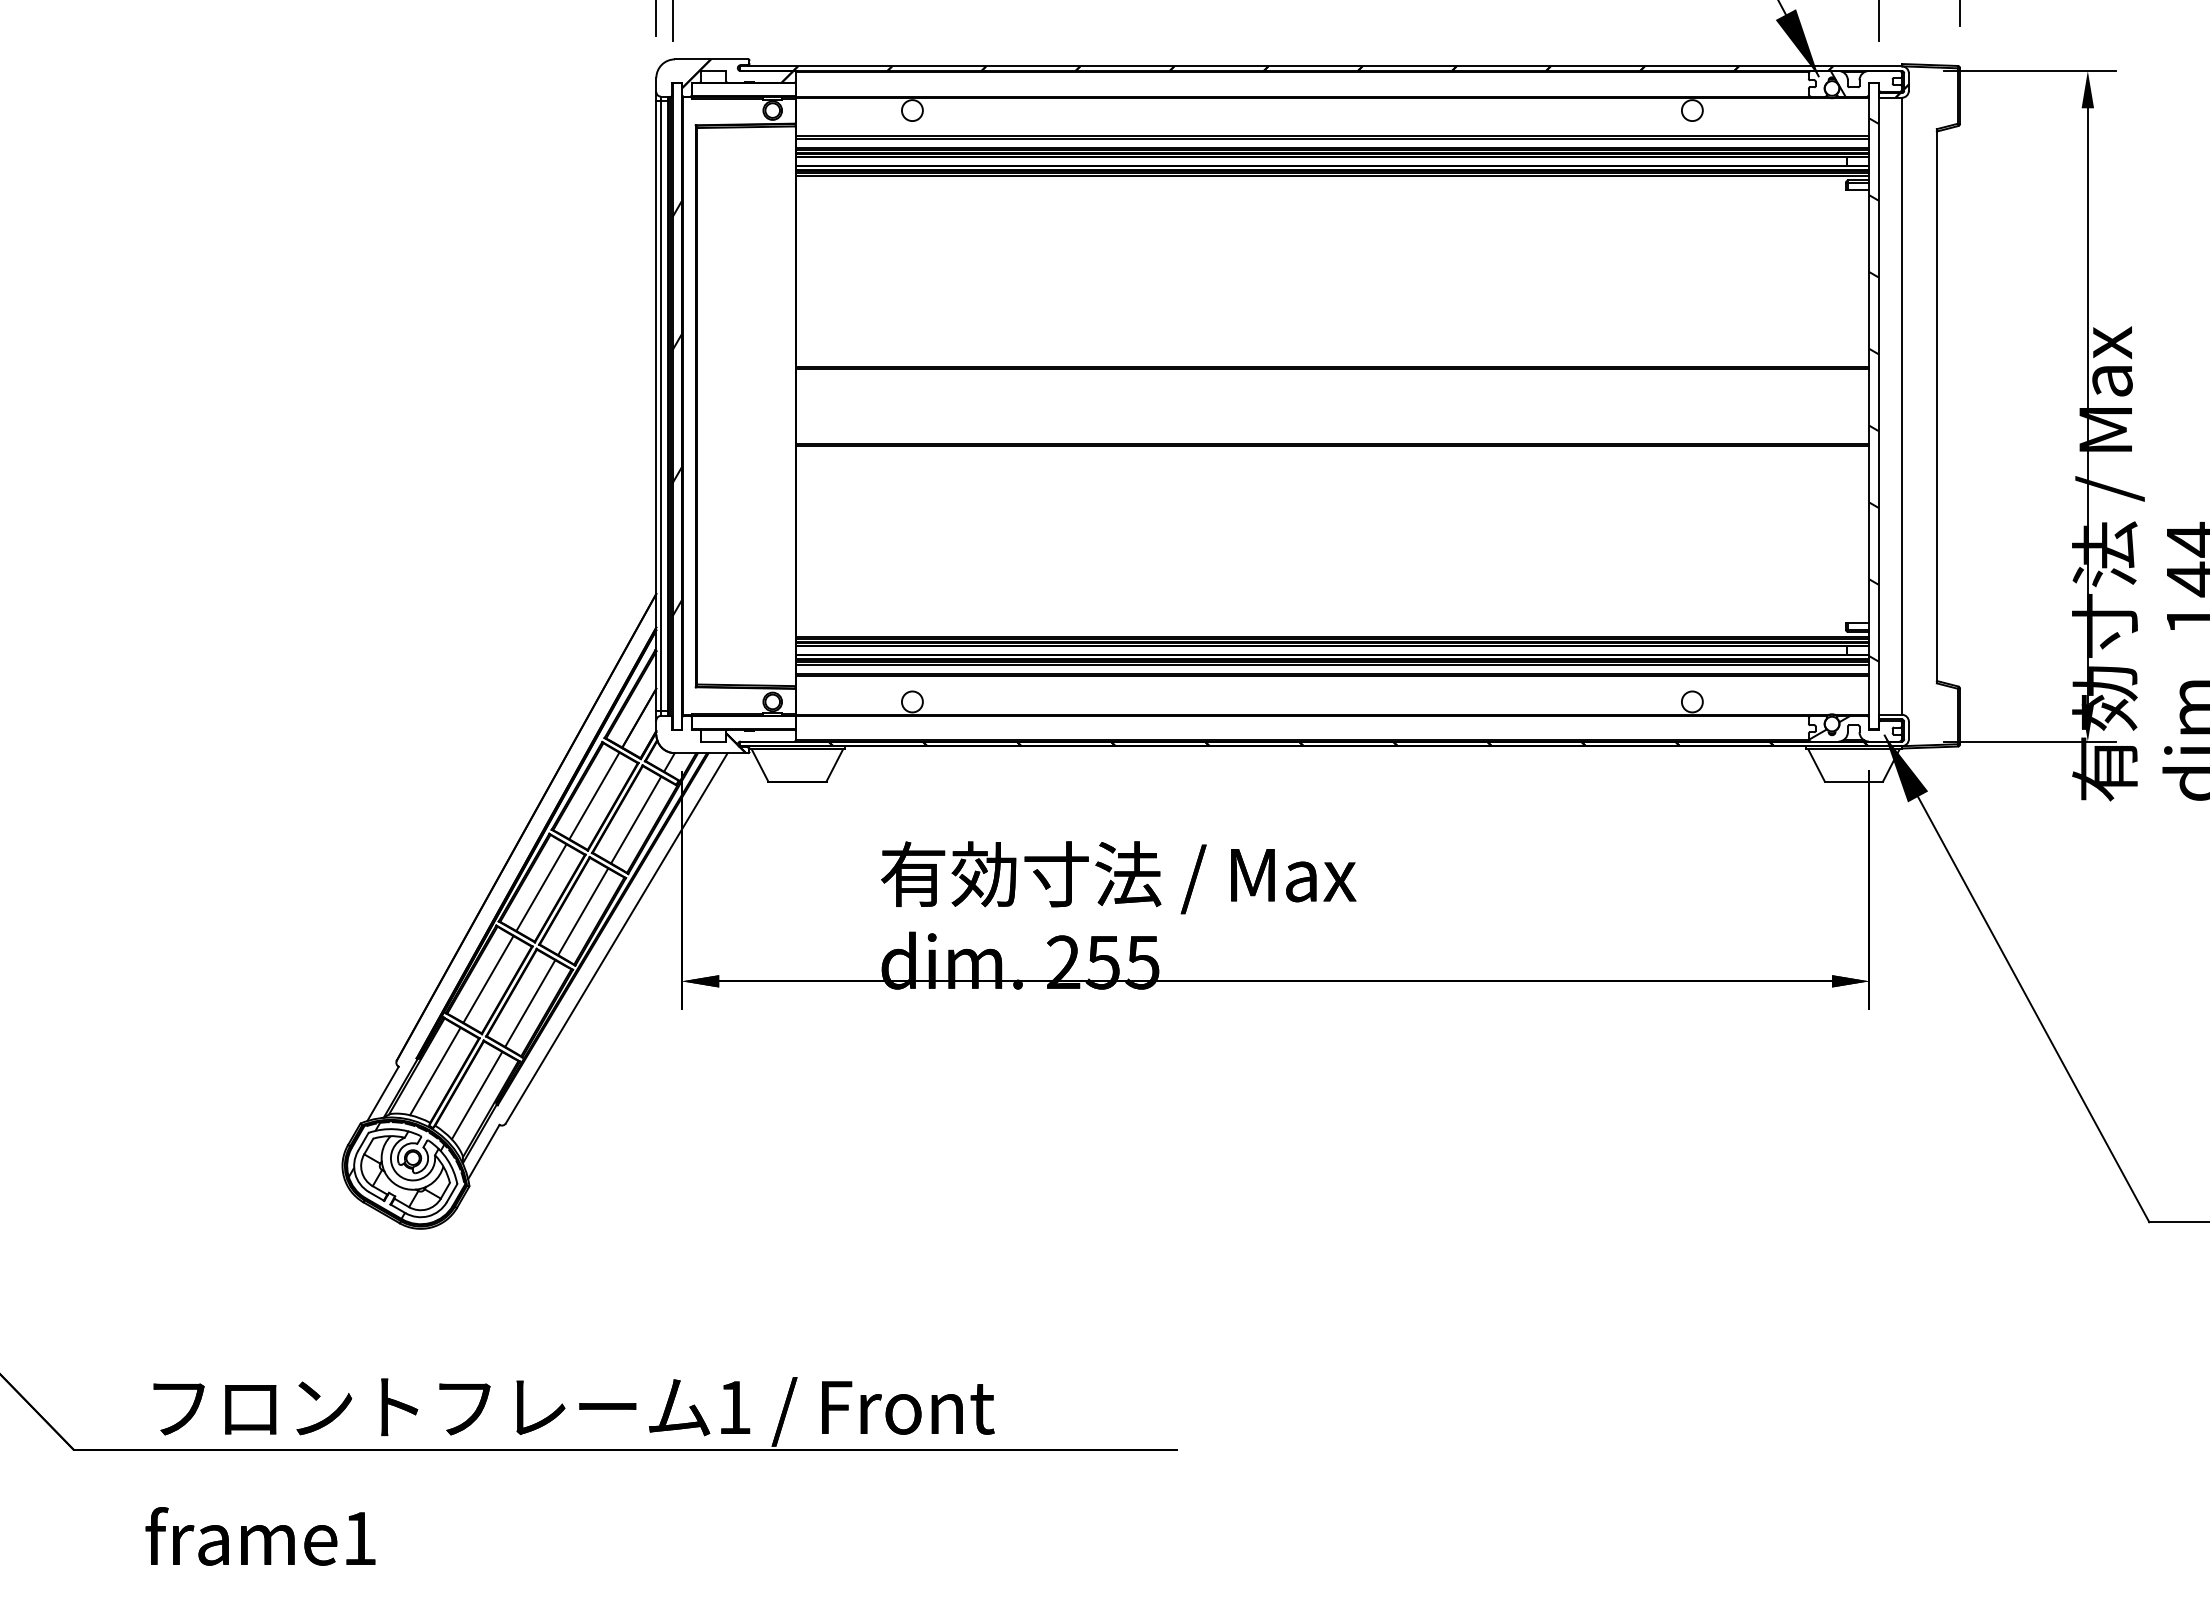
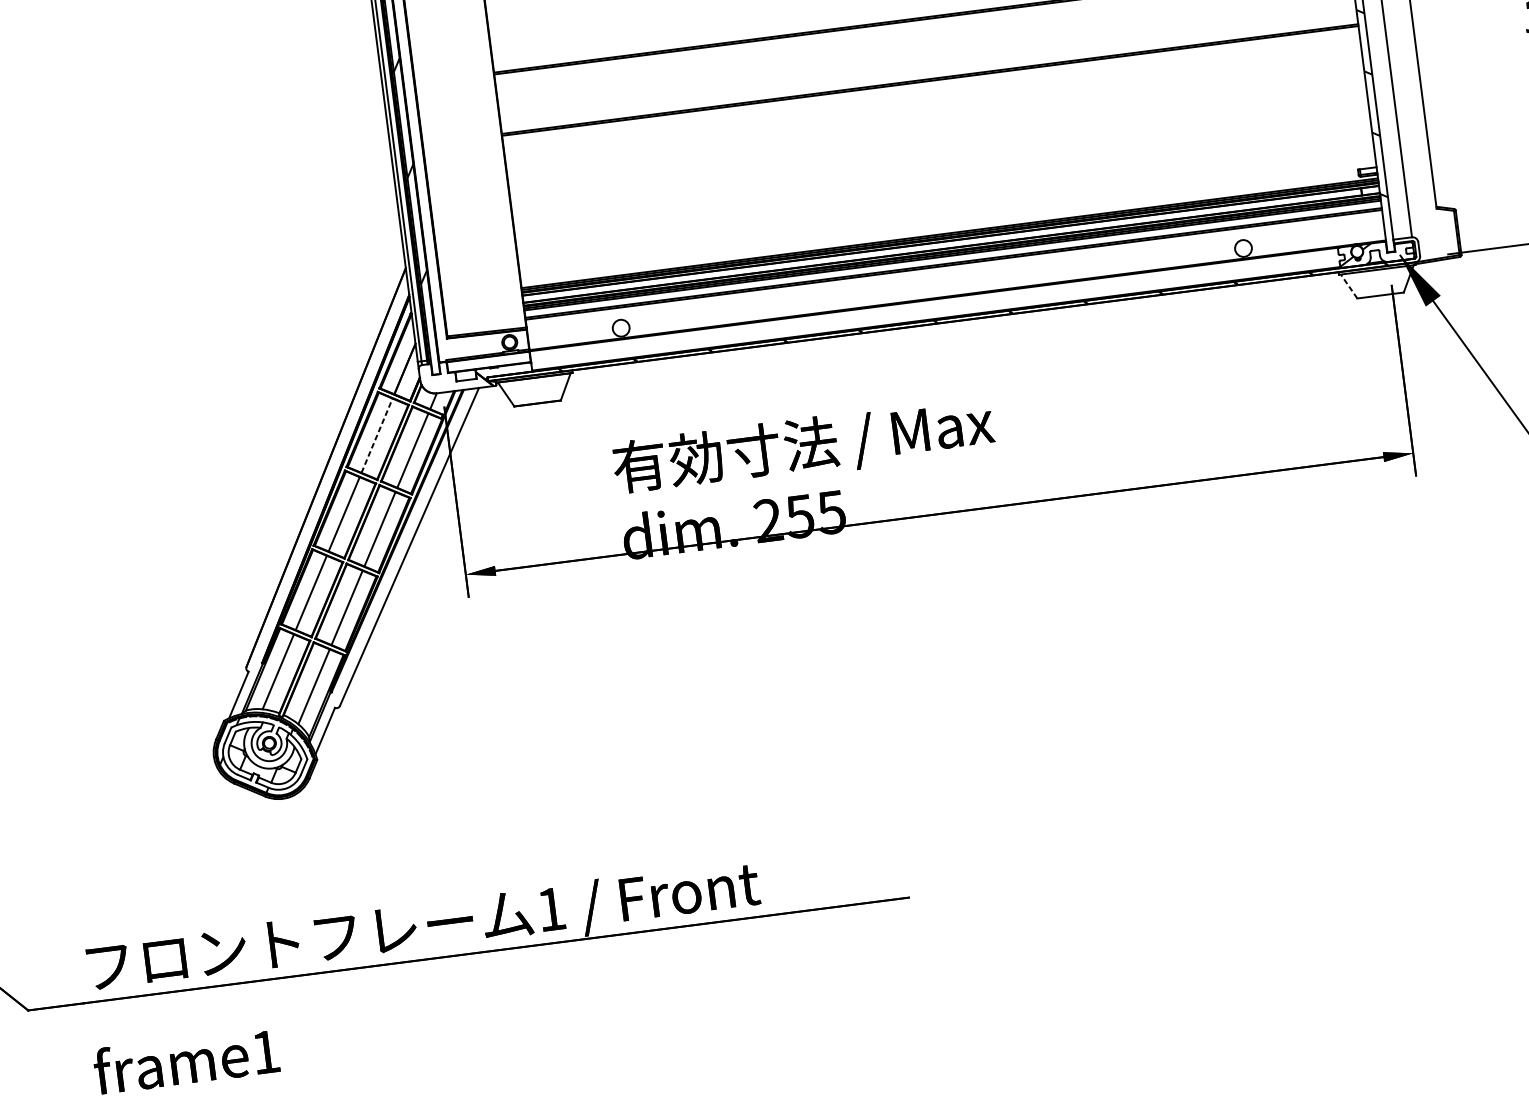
line: (1816, 765) -> (1349, 286), solid -> dashed
line: (594, 795) -> (377, 435), solid -> dashed

